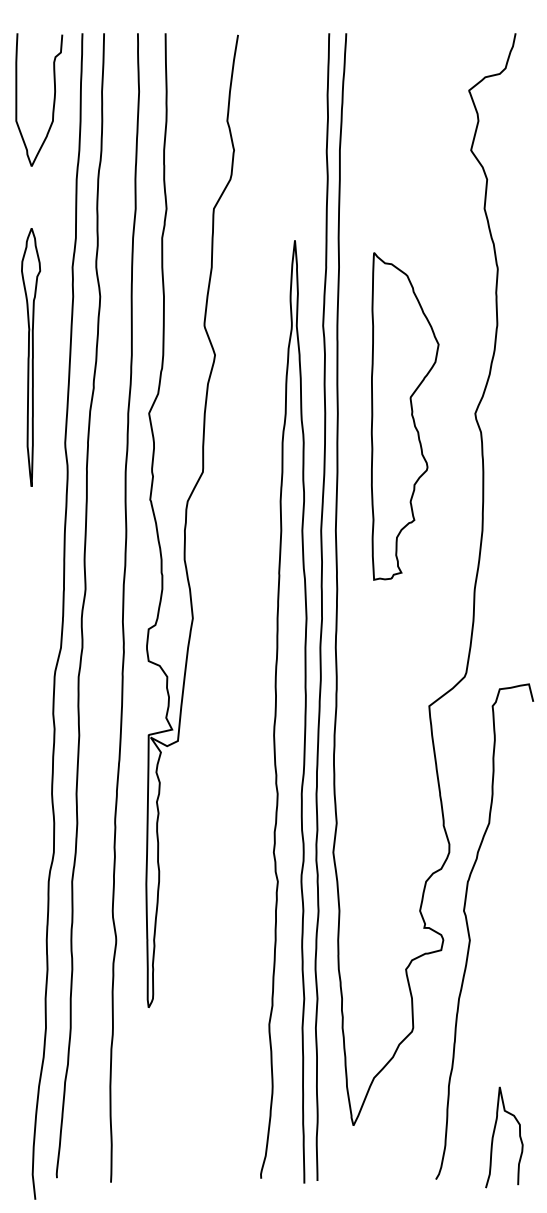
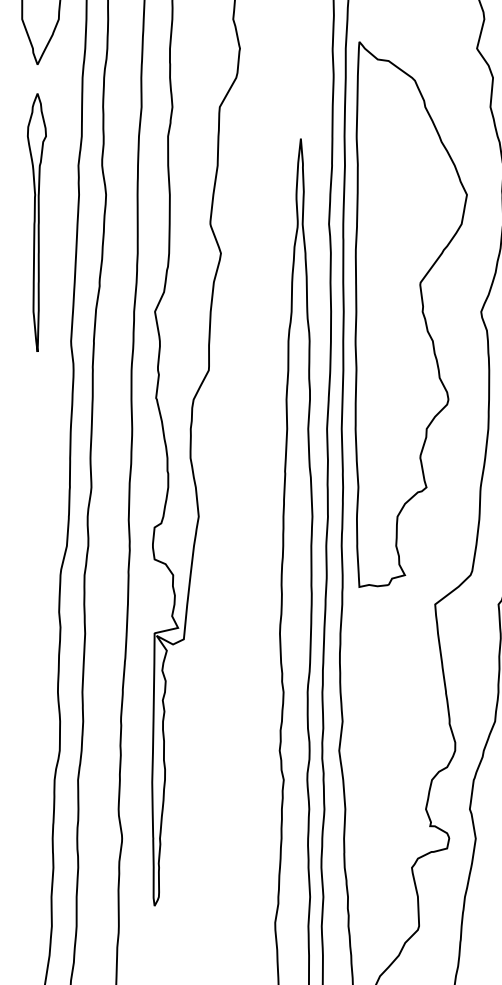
part: (31, 357) -> (37, 222), moved
part: (404, 416) -> (410, 314), size x1.67

